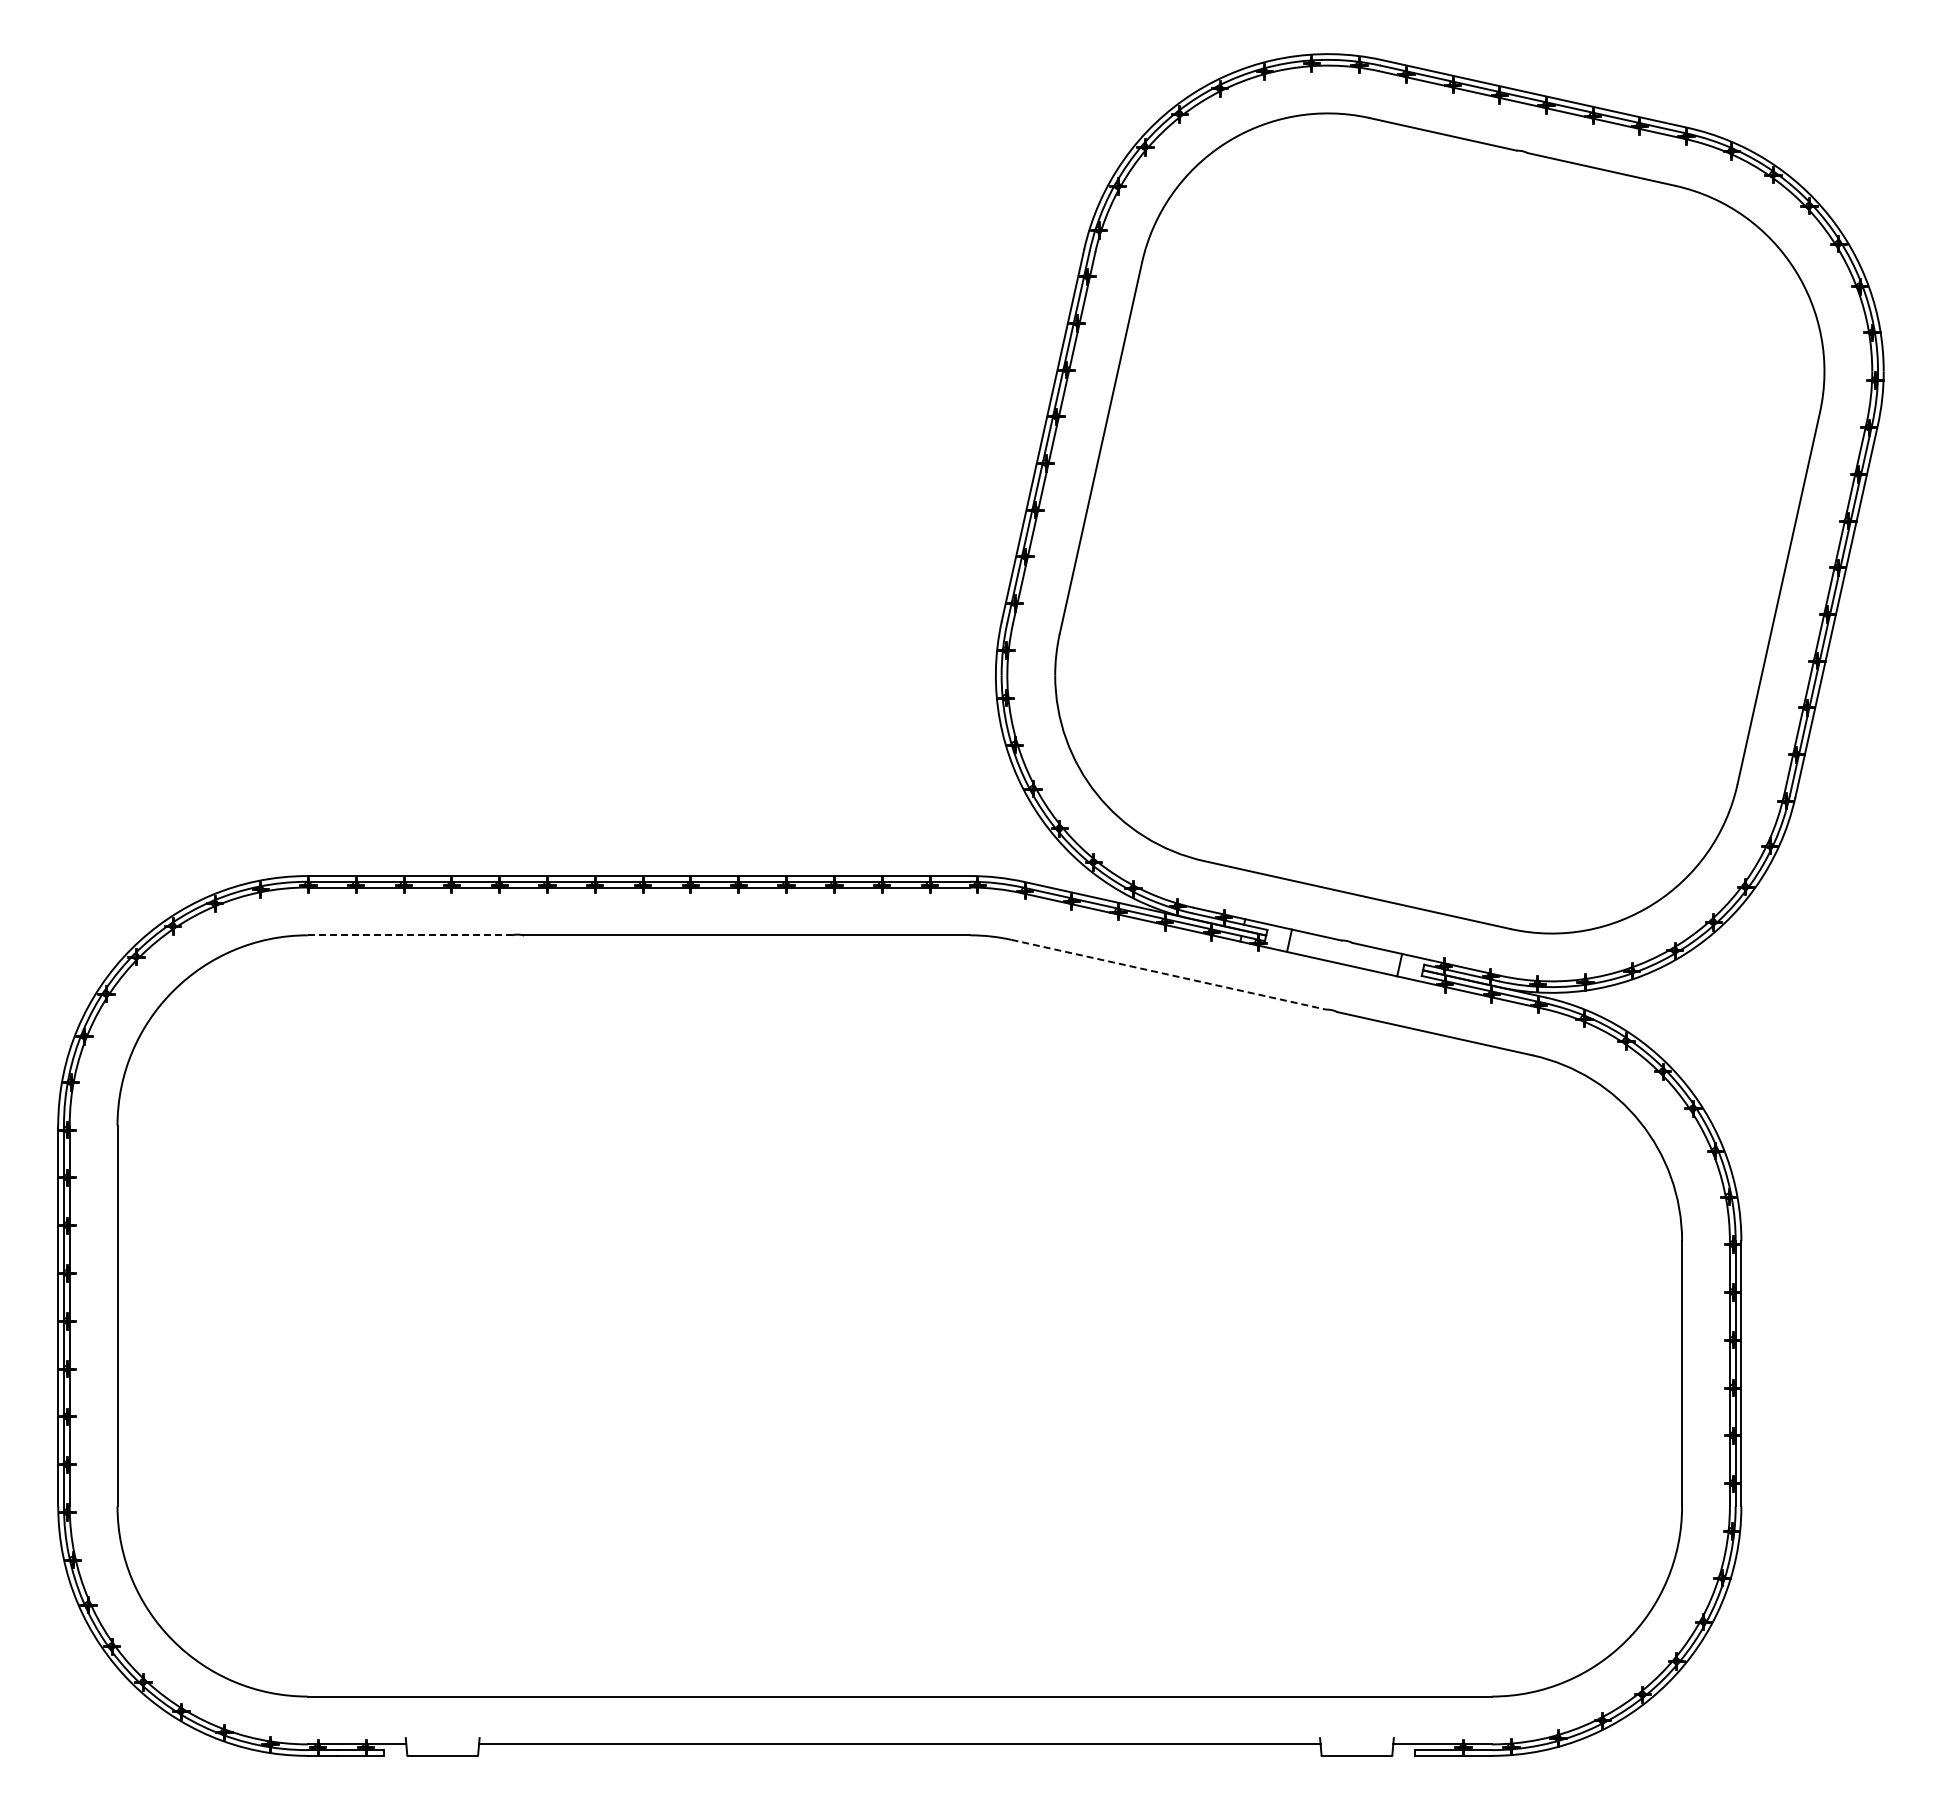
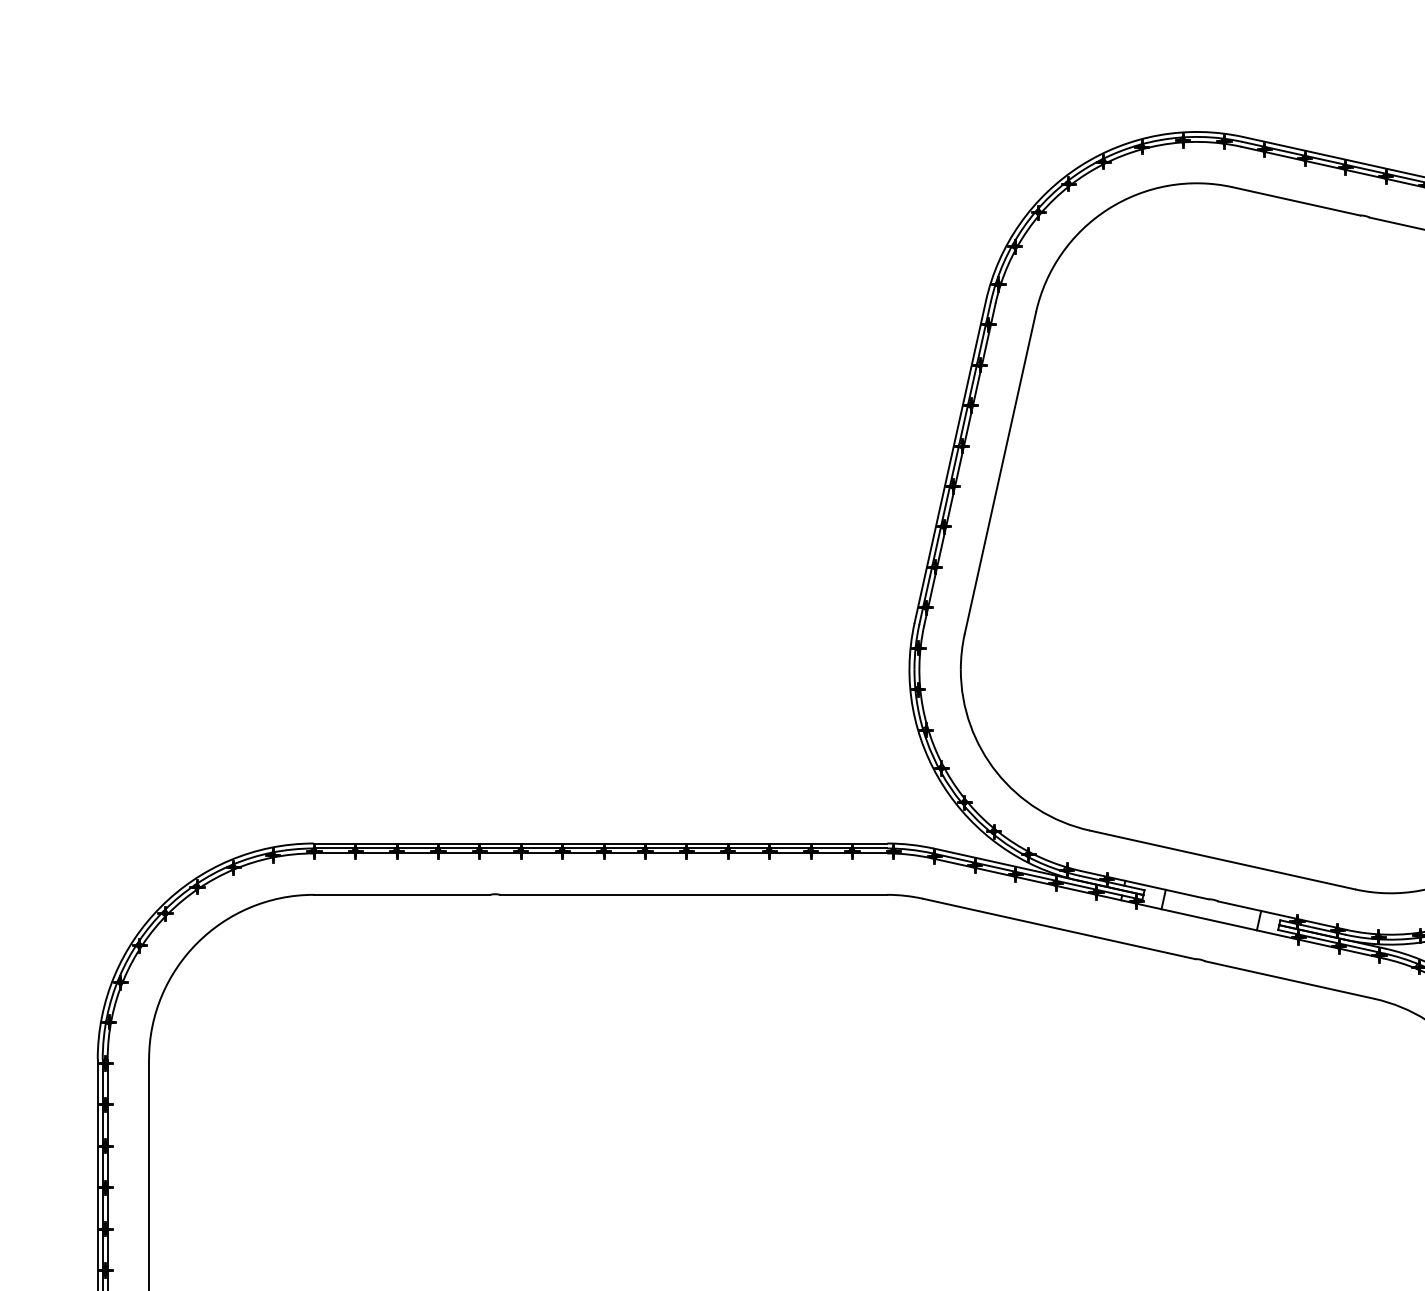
line: (409, 935) -> (401, 894), dashed -> solid
line: (1169, 974) -> (1059, 928), dashed -> solid

